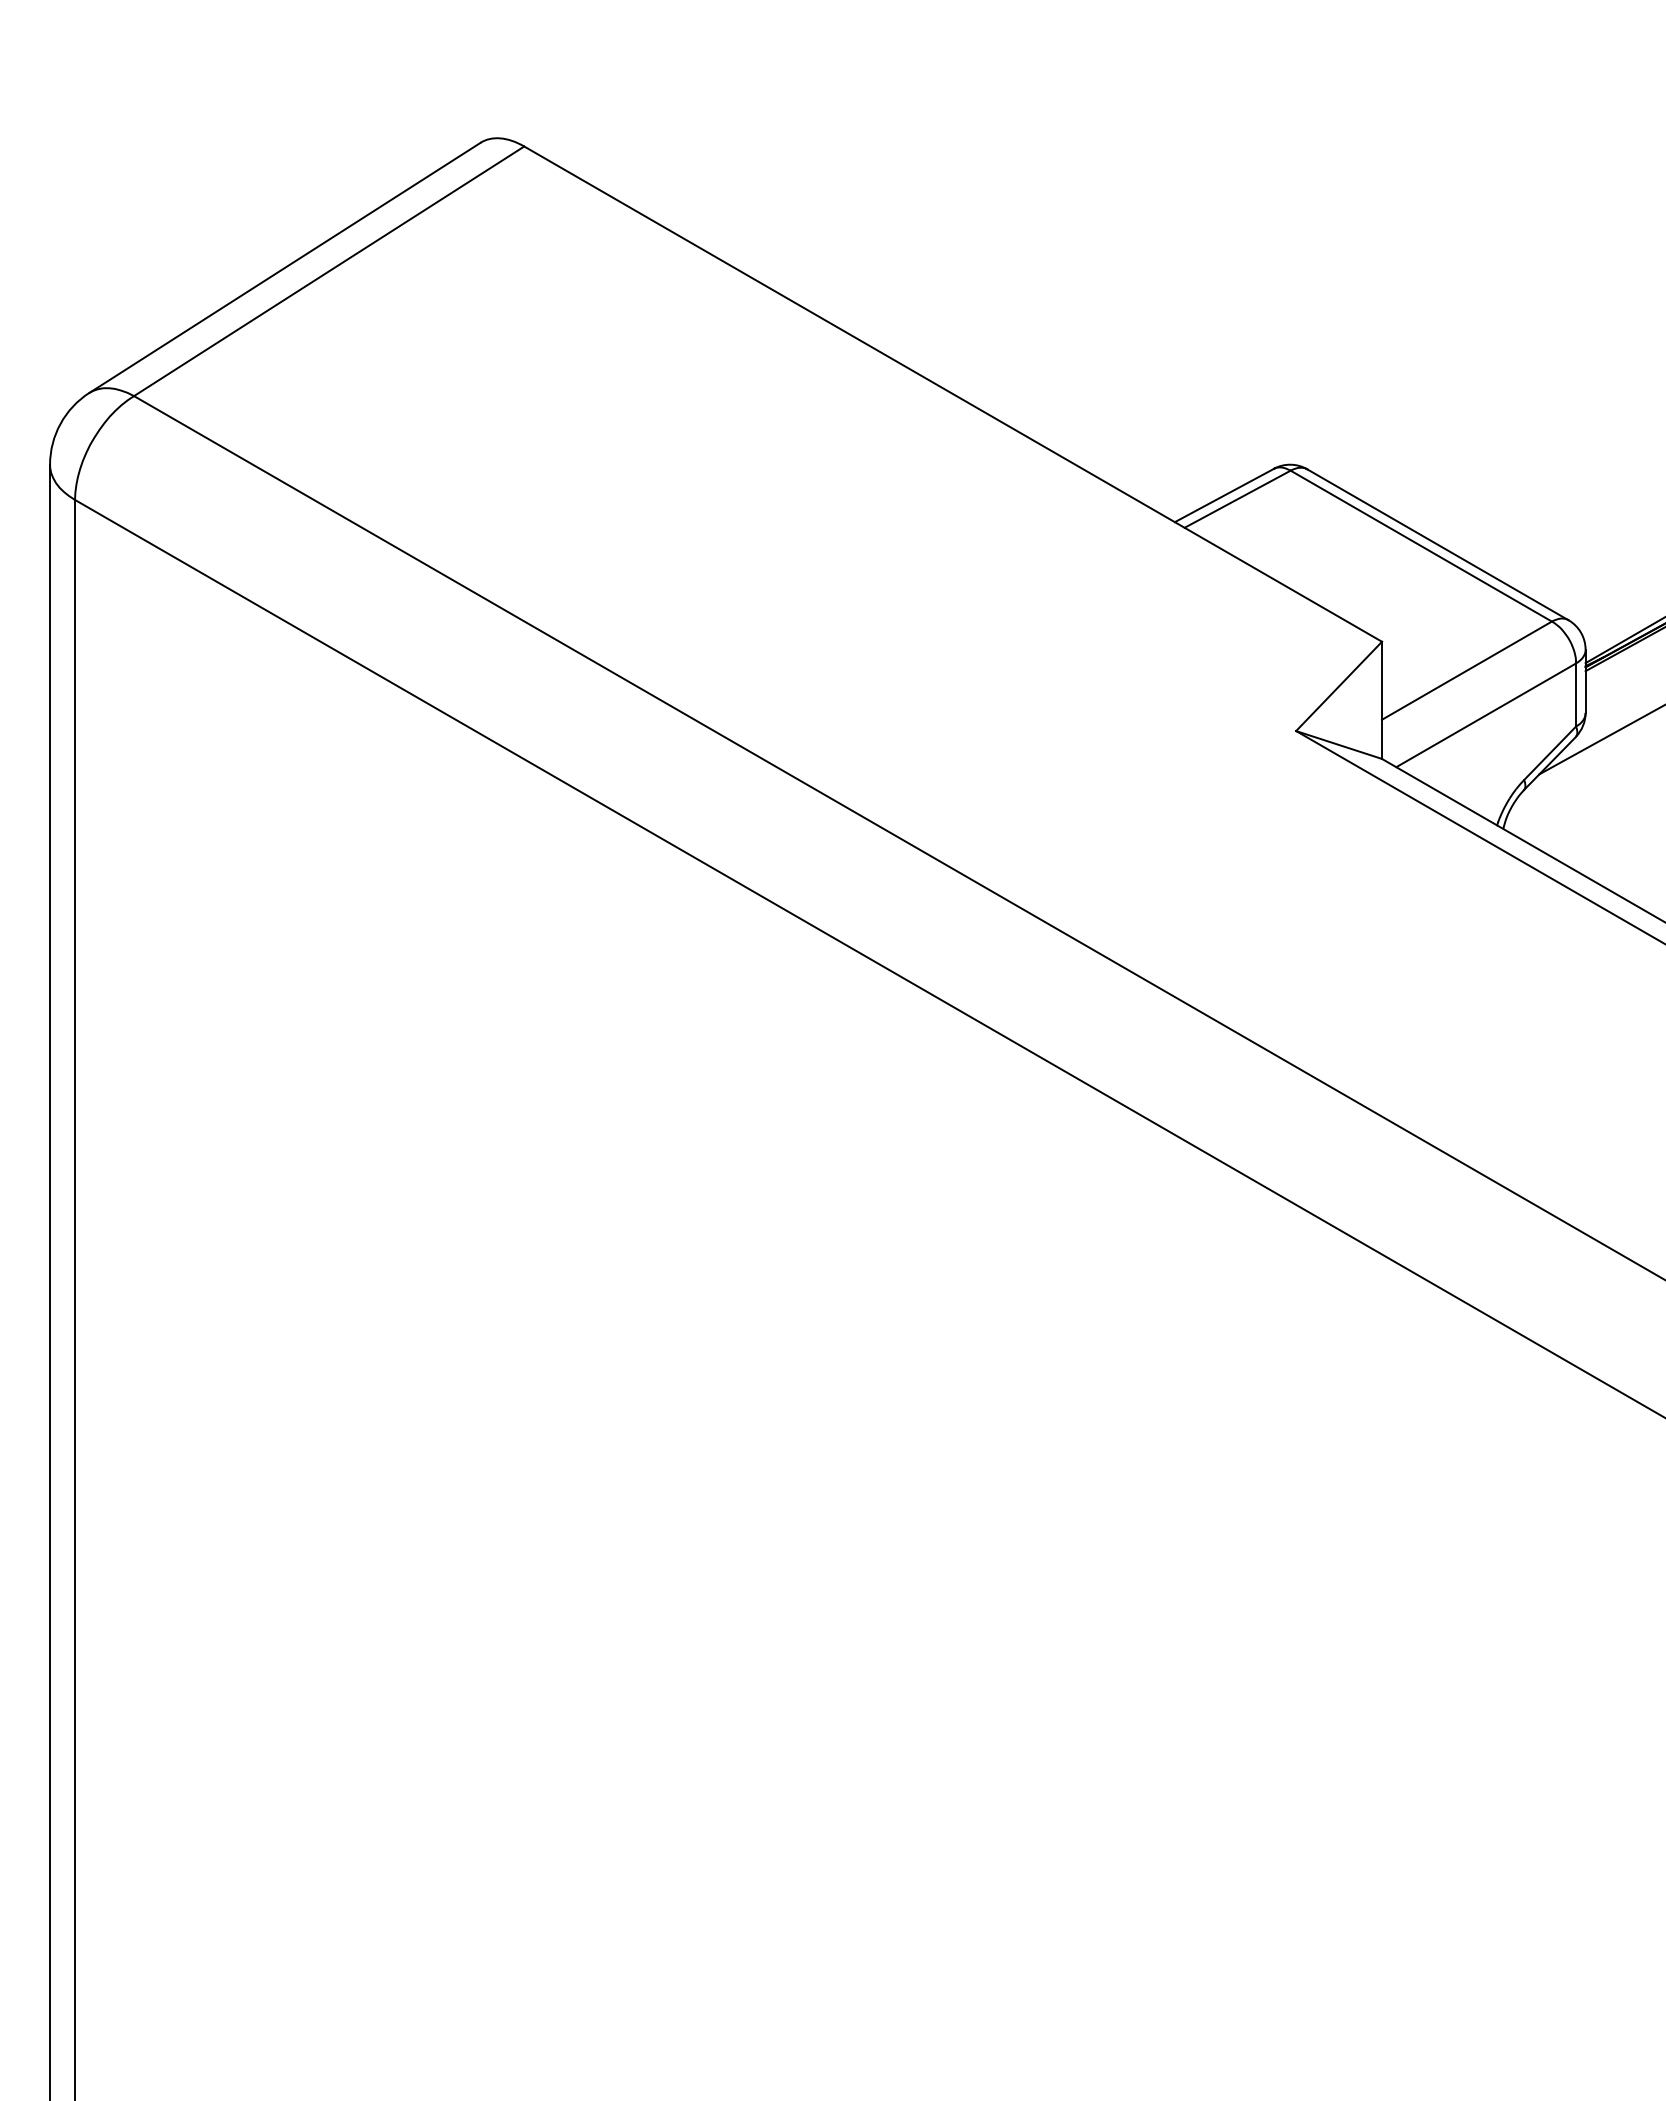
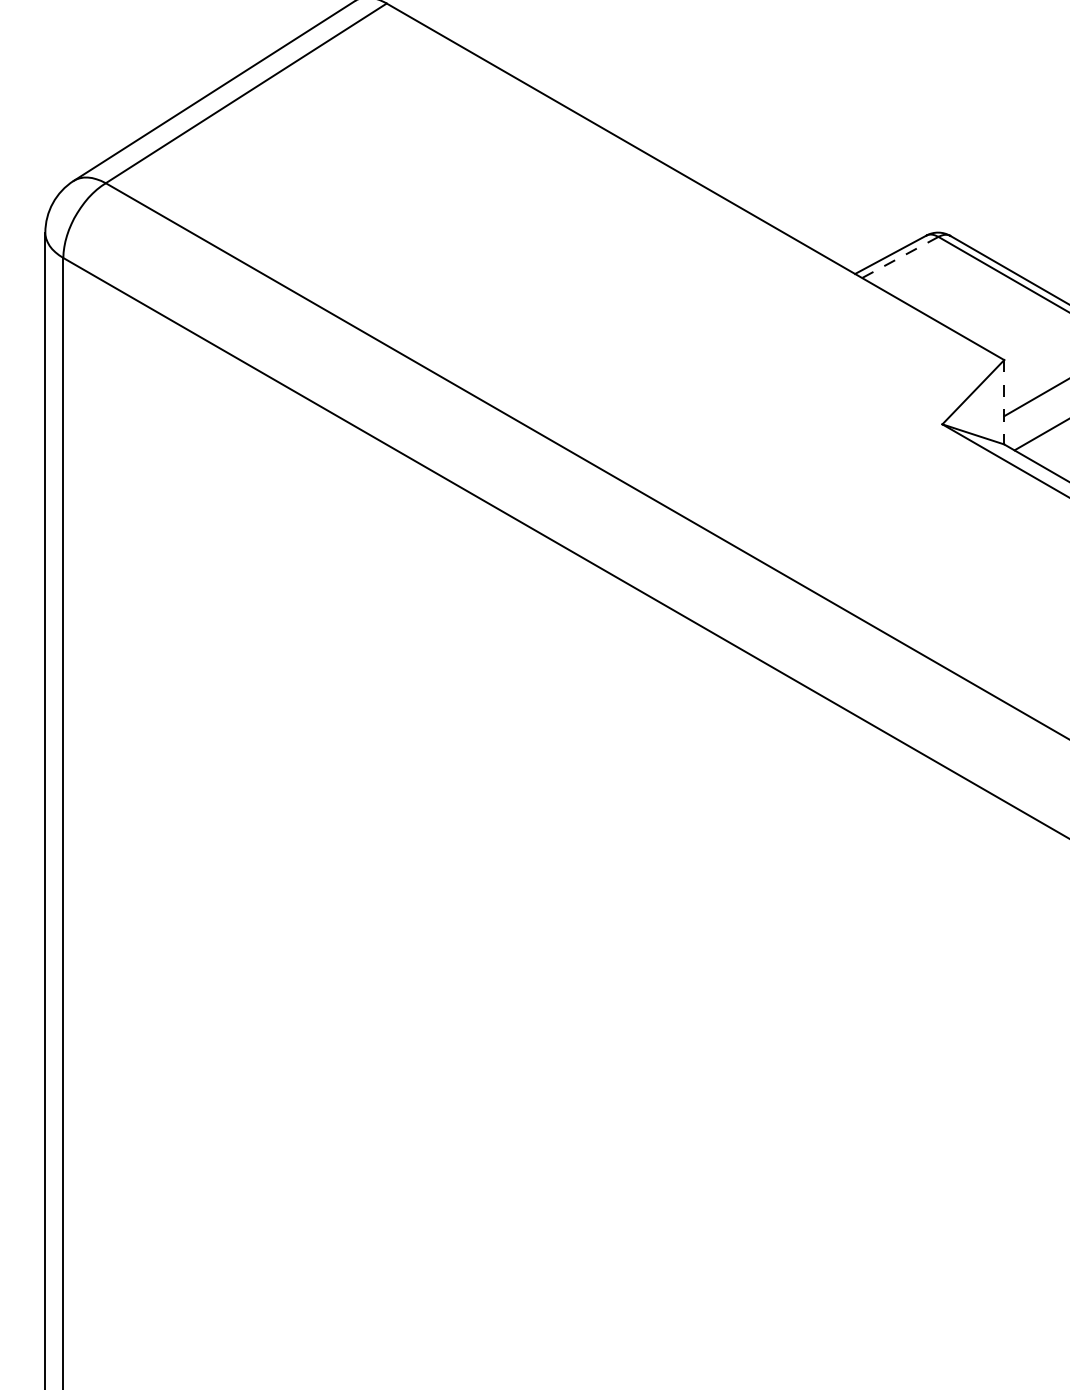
line: (1237, 499) -> (900, 257), solid -> dashed
line: (1382, 700) -> (1004, 402), solid -> dashed

